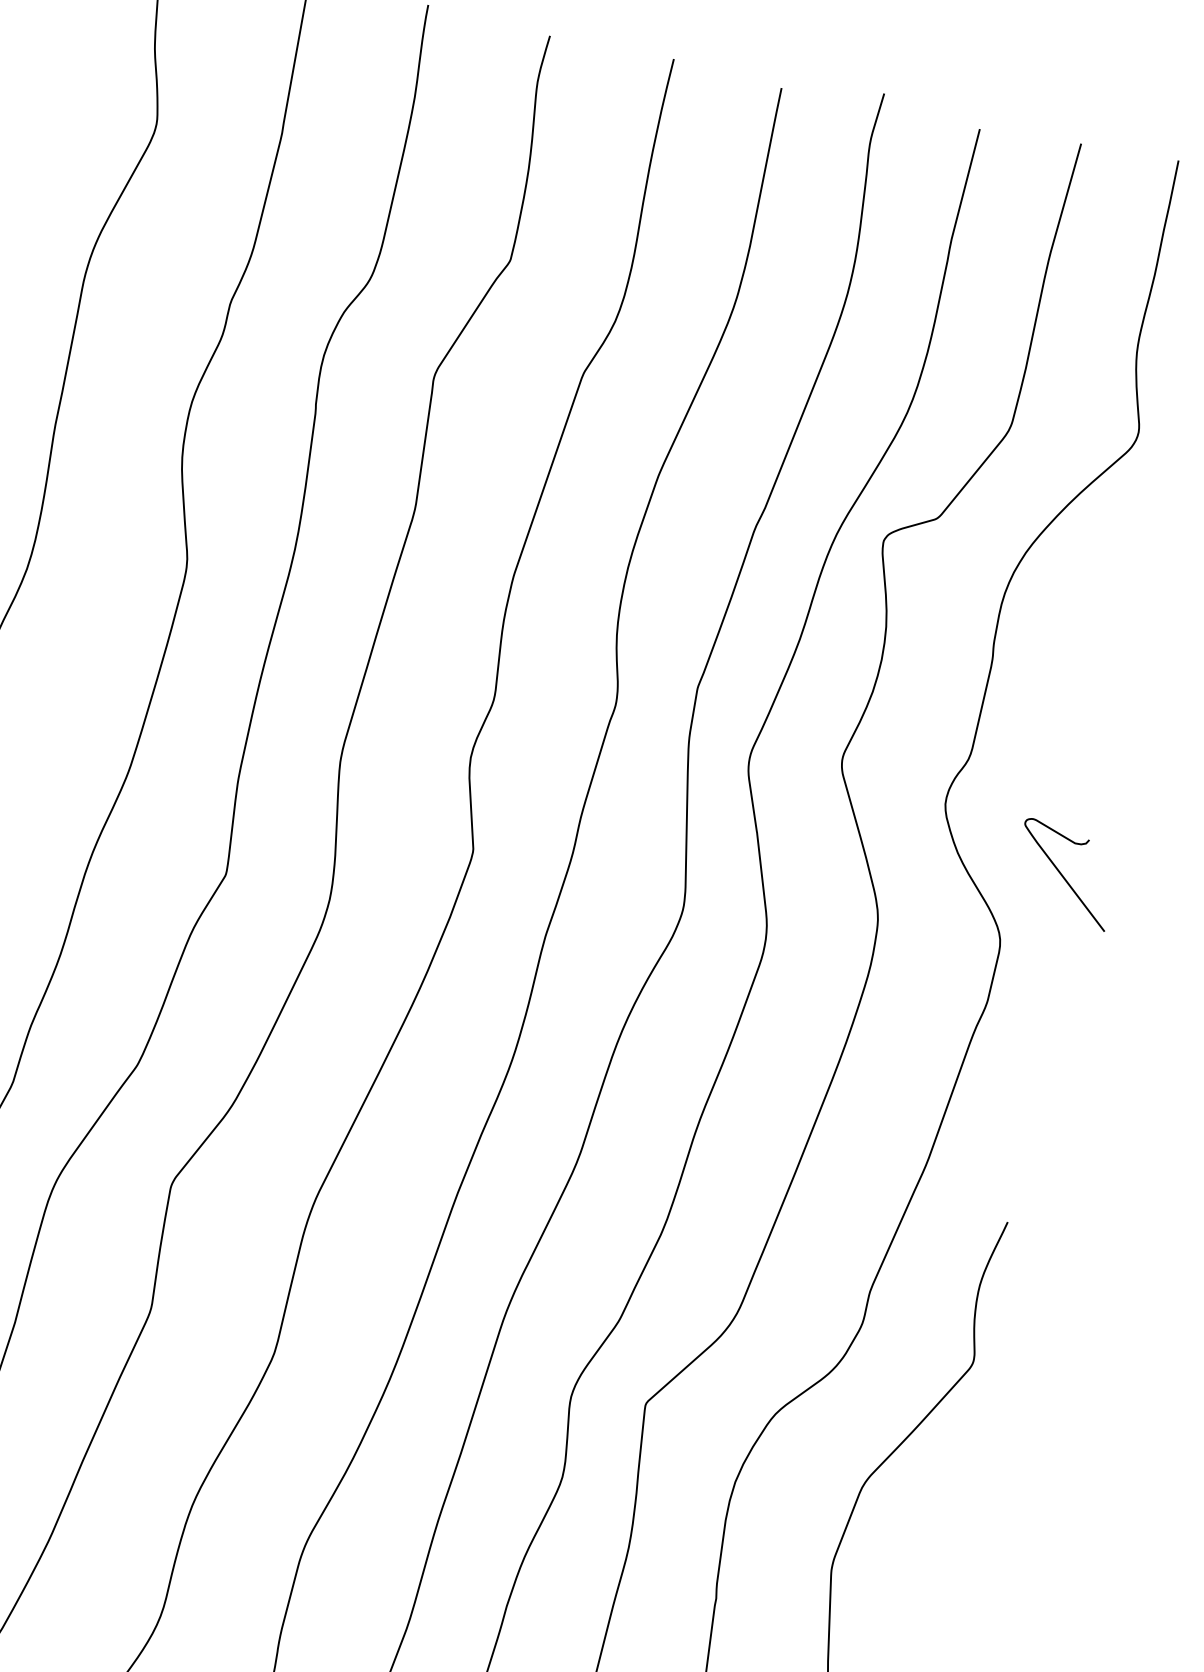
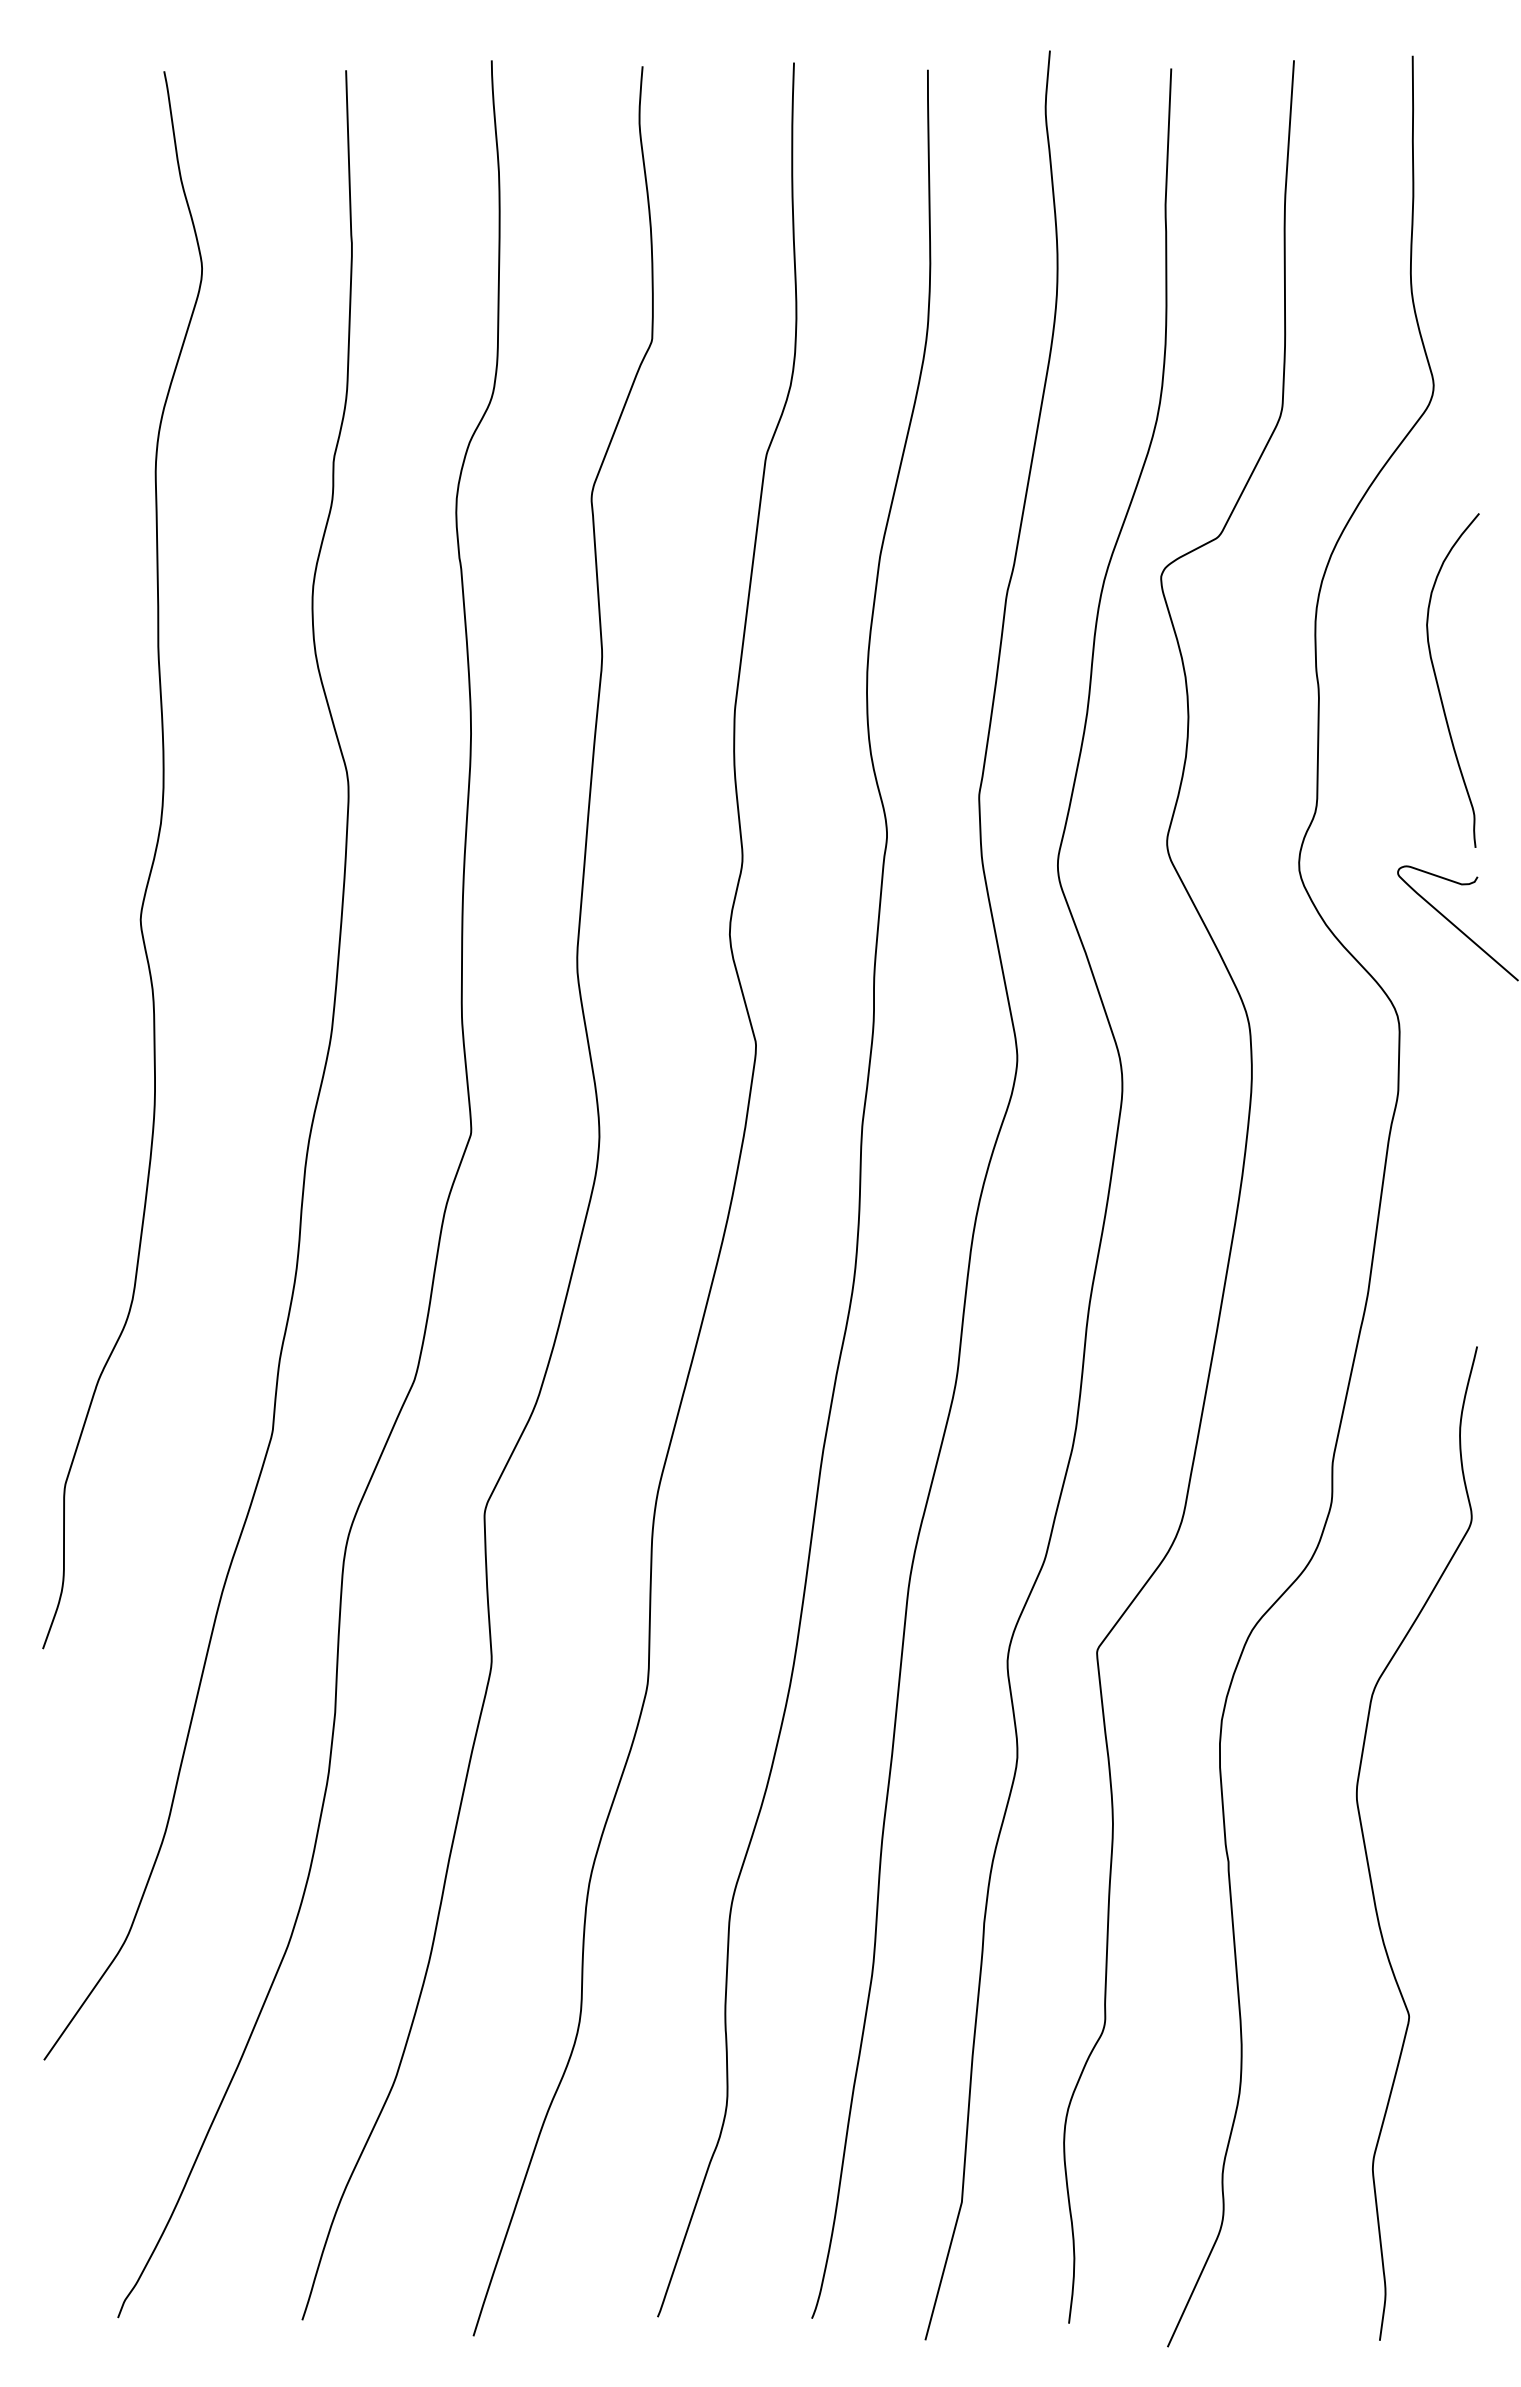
curve: (1090, 675) -> (1438, 683), added

